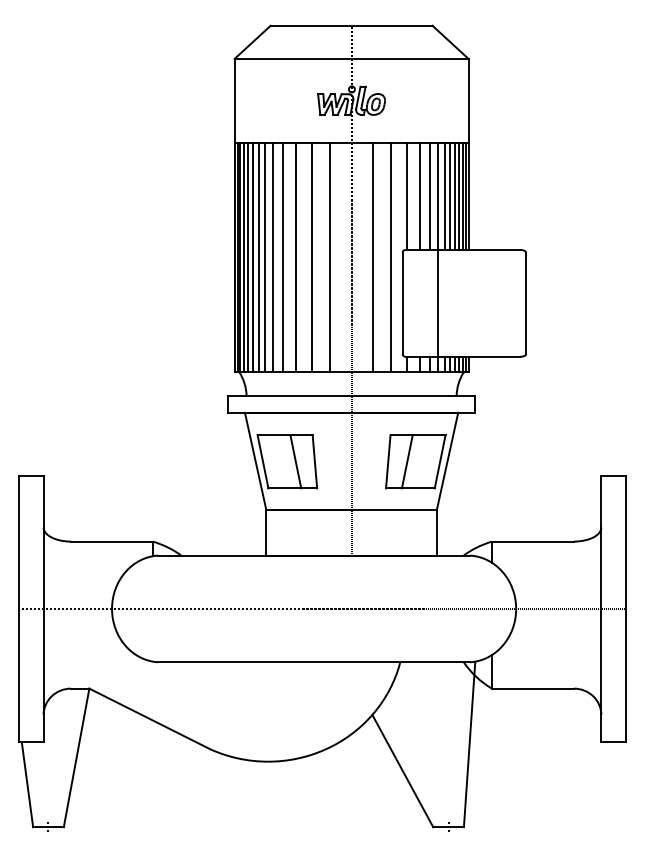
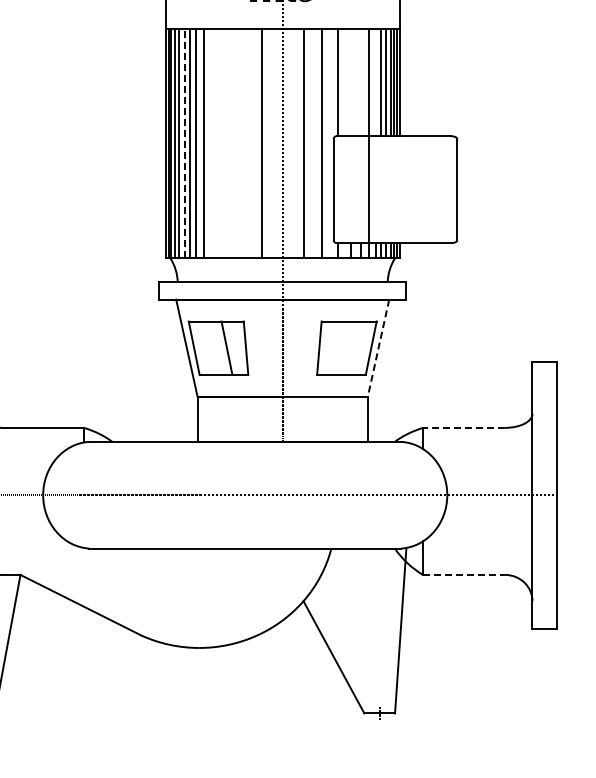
line: (419, 195) -> (350, 81), removed
line: (429, 195) -> (360, 81), removed
line: (444, 195) -> (375, 81), removed
line: (283, 256) -> (214, 142), removed
line: (296, 256) -> (227, 142), removed
line: (312, 256) -> (243, 142), removed
line: (253, 257) -> (184, 143), solid -> dashed
line: (406, 461) -> (337, 347), removed
line: (447, 461) -> (378, 347), solid -> dashed
line: (532, 541) -> (463, 427), solid -> dashed
line: (533, 688) -> (464, 574), solid -> dashed

